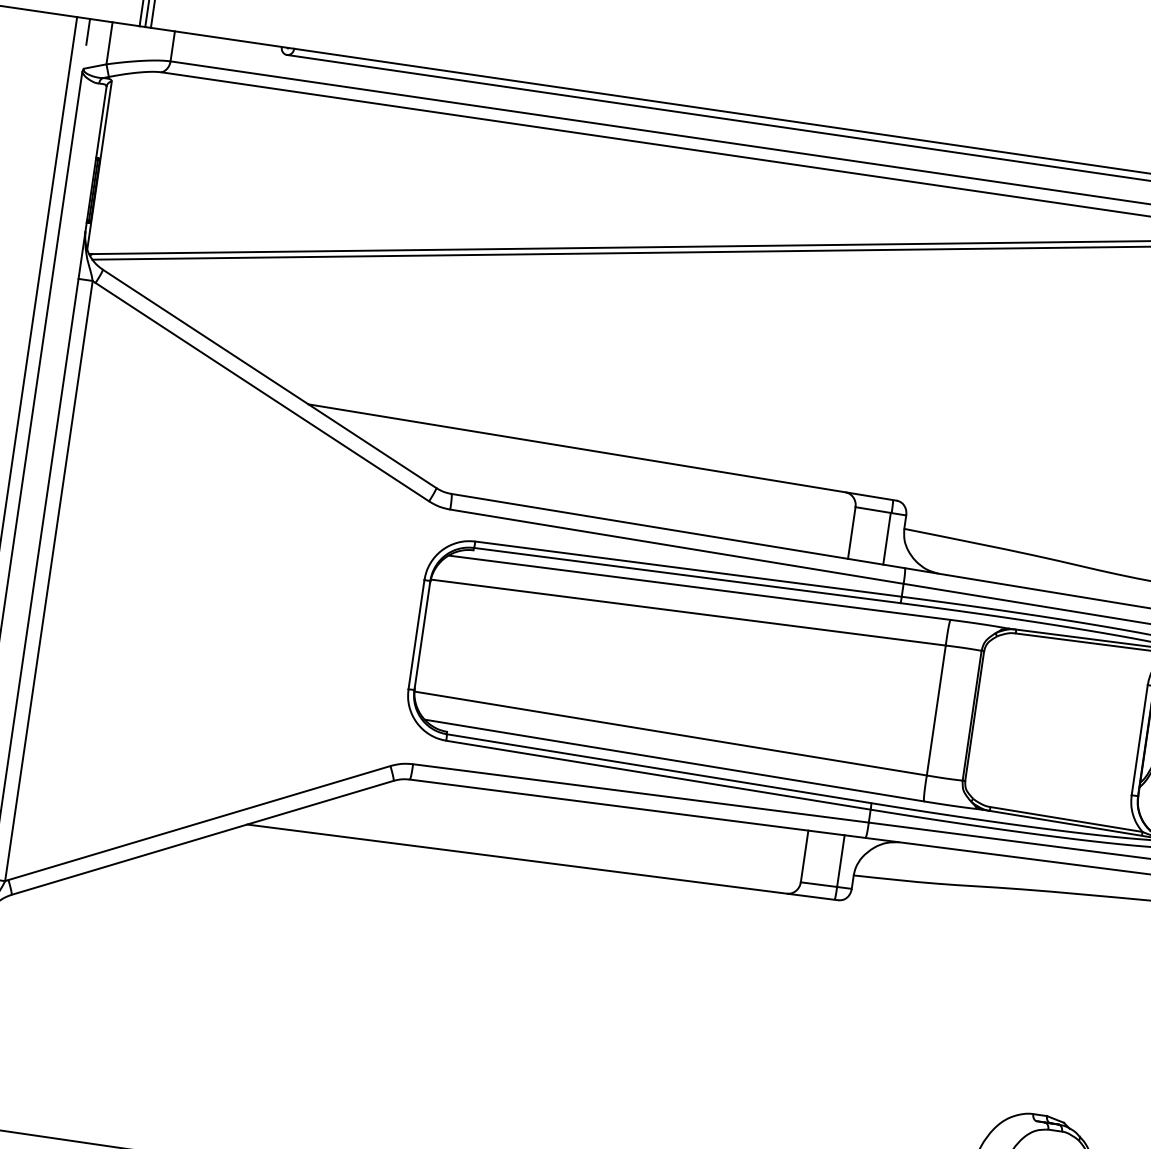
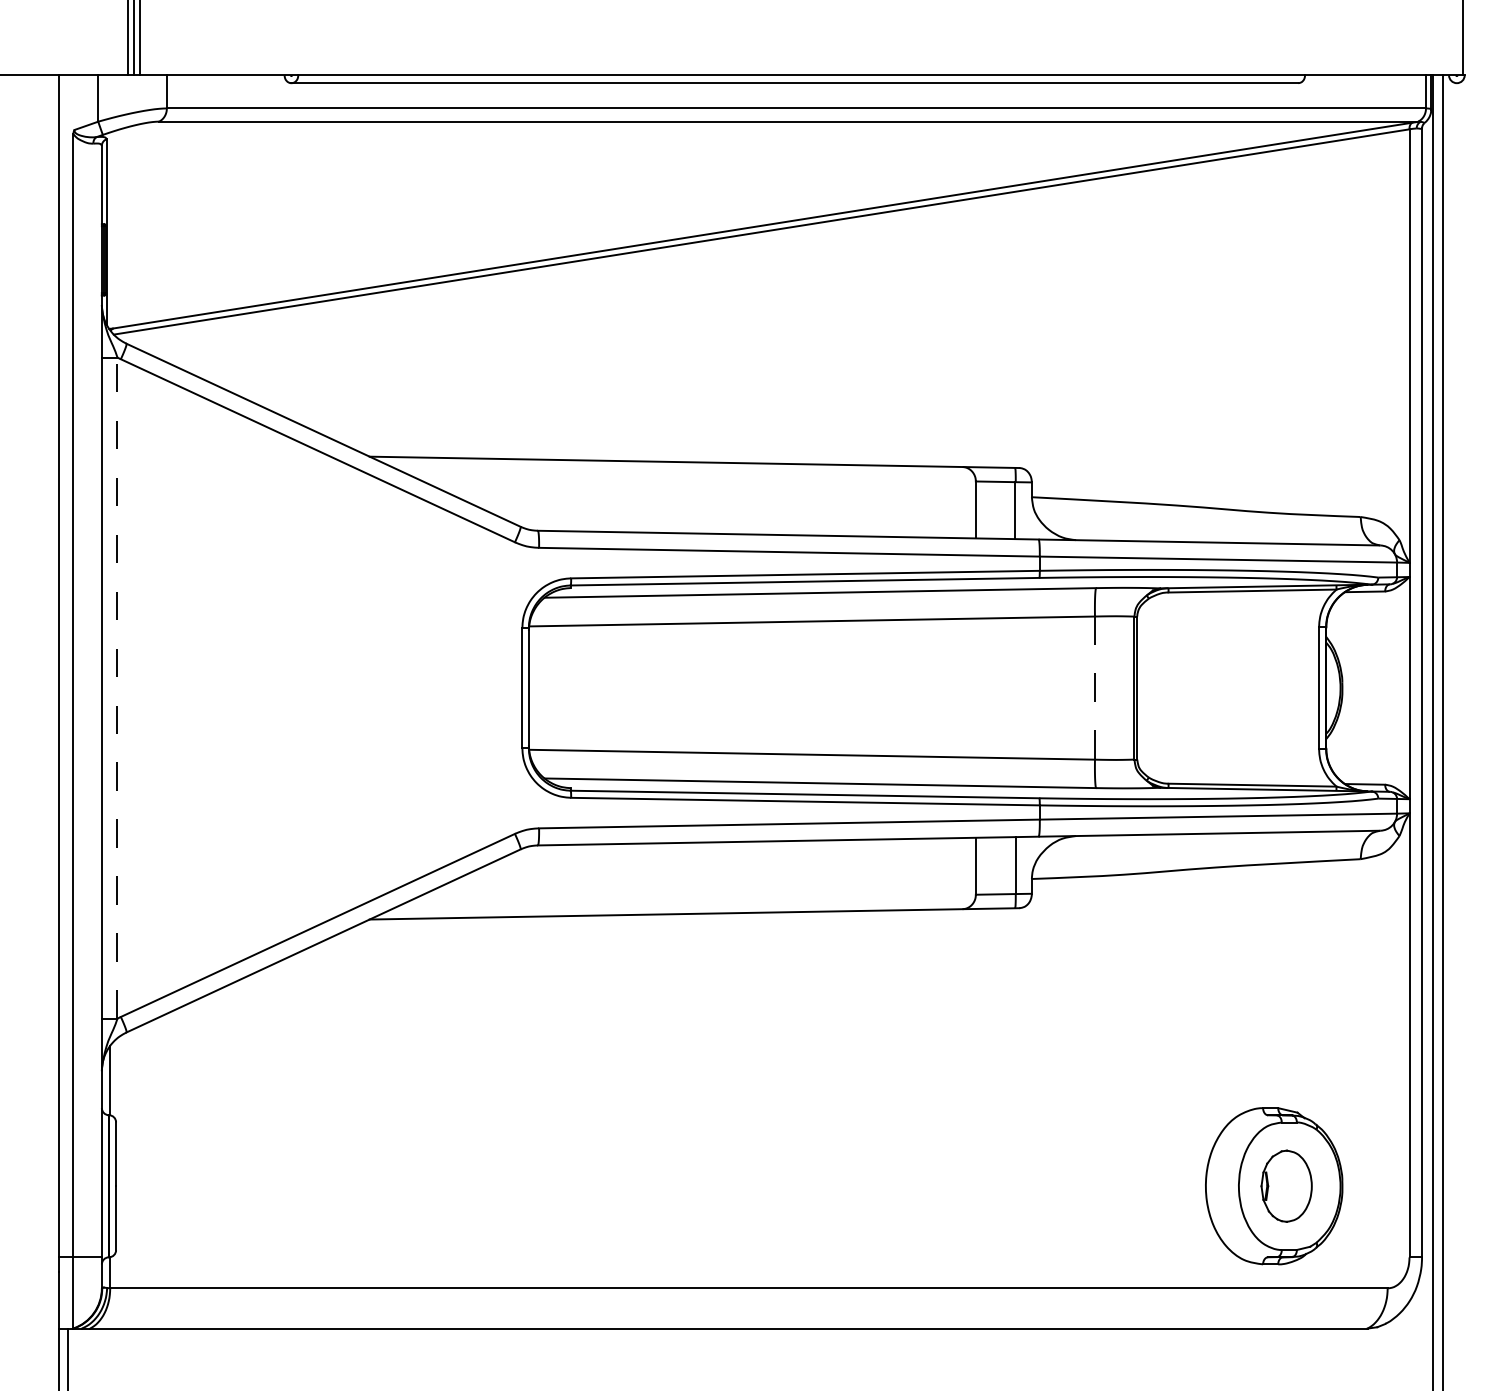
line: (88, 31) -> (73, 89), removed
line: (48, 581) -> (117, 688), solid -> dashed
line: (935, 710) -> (1094, 688), solid -> dashed

